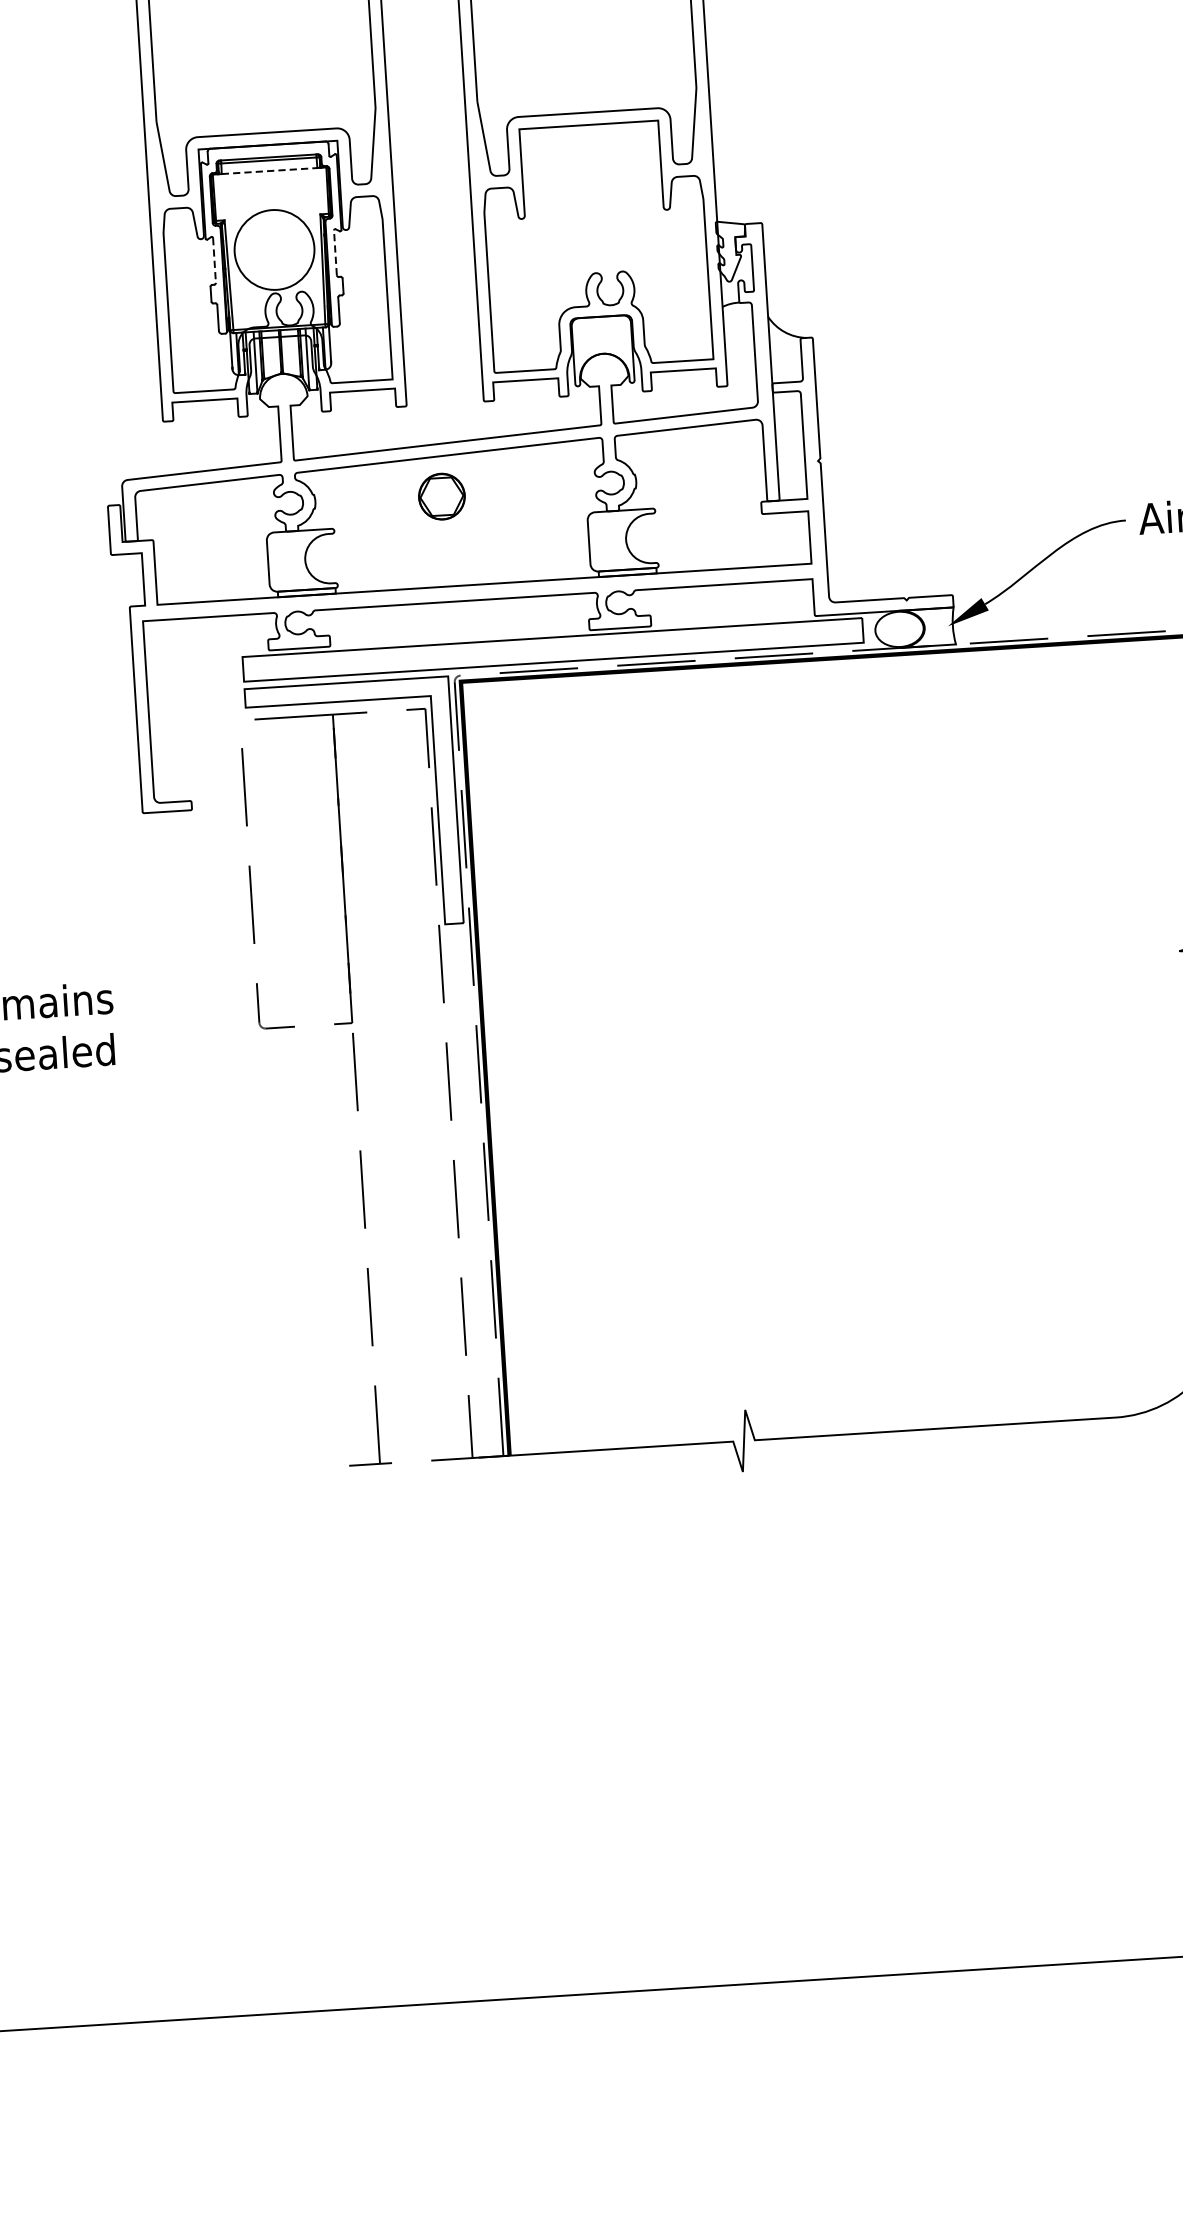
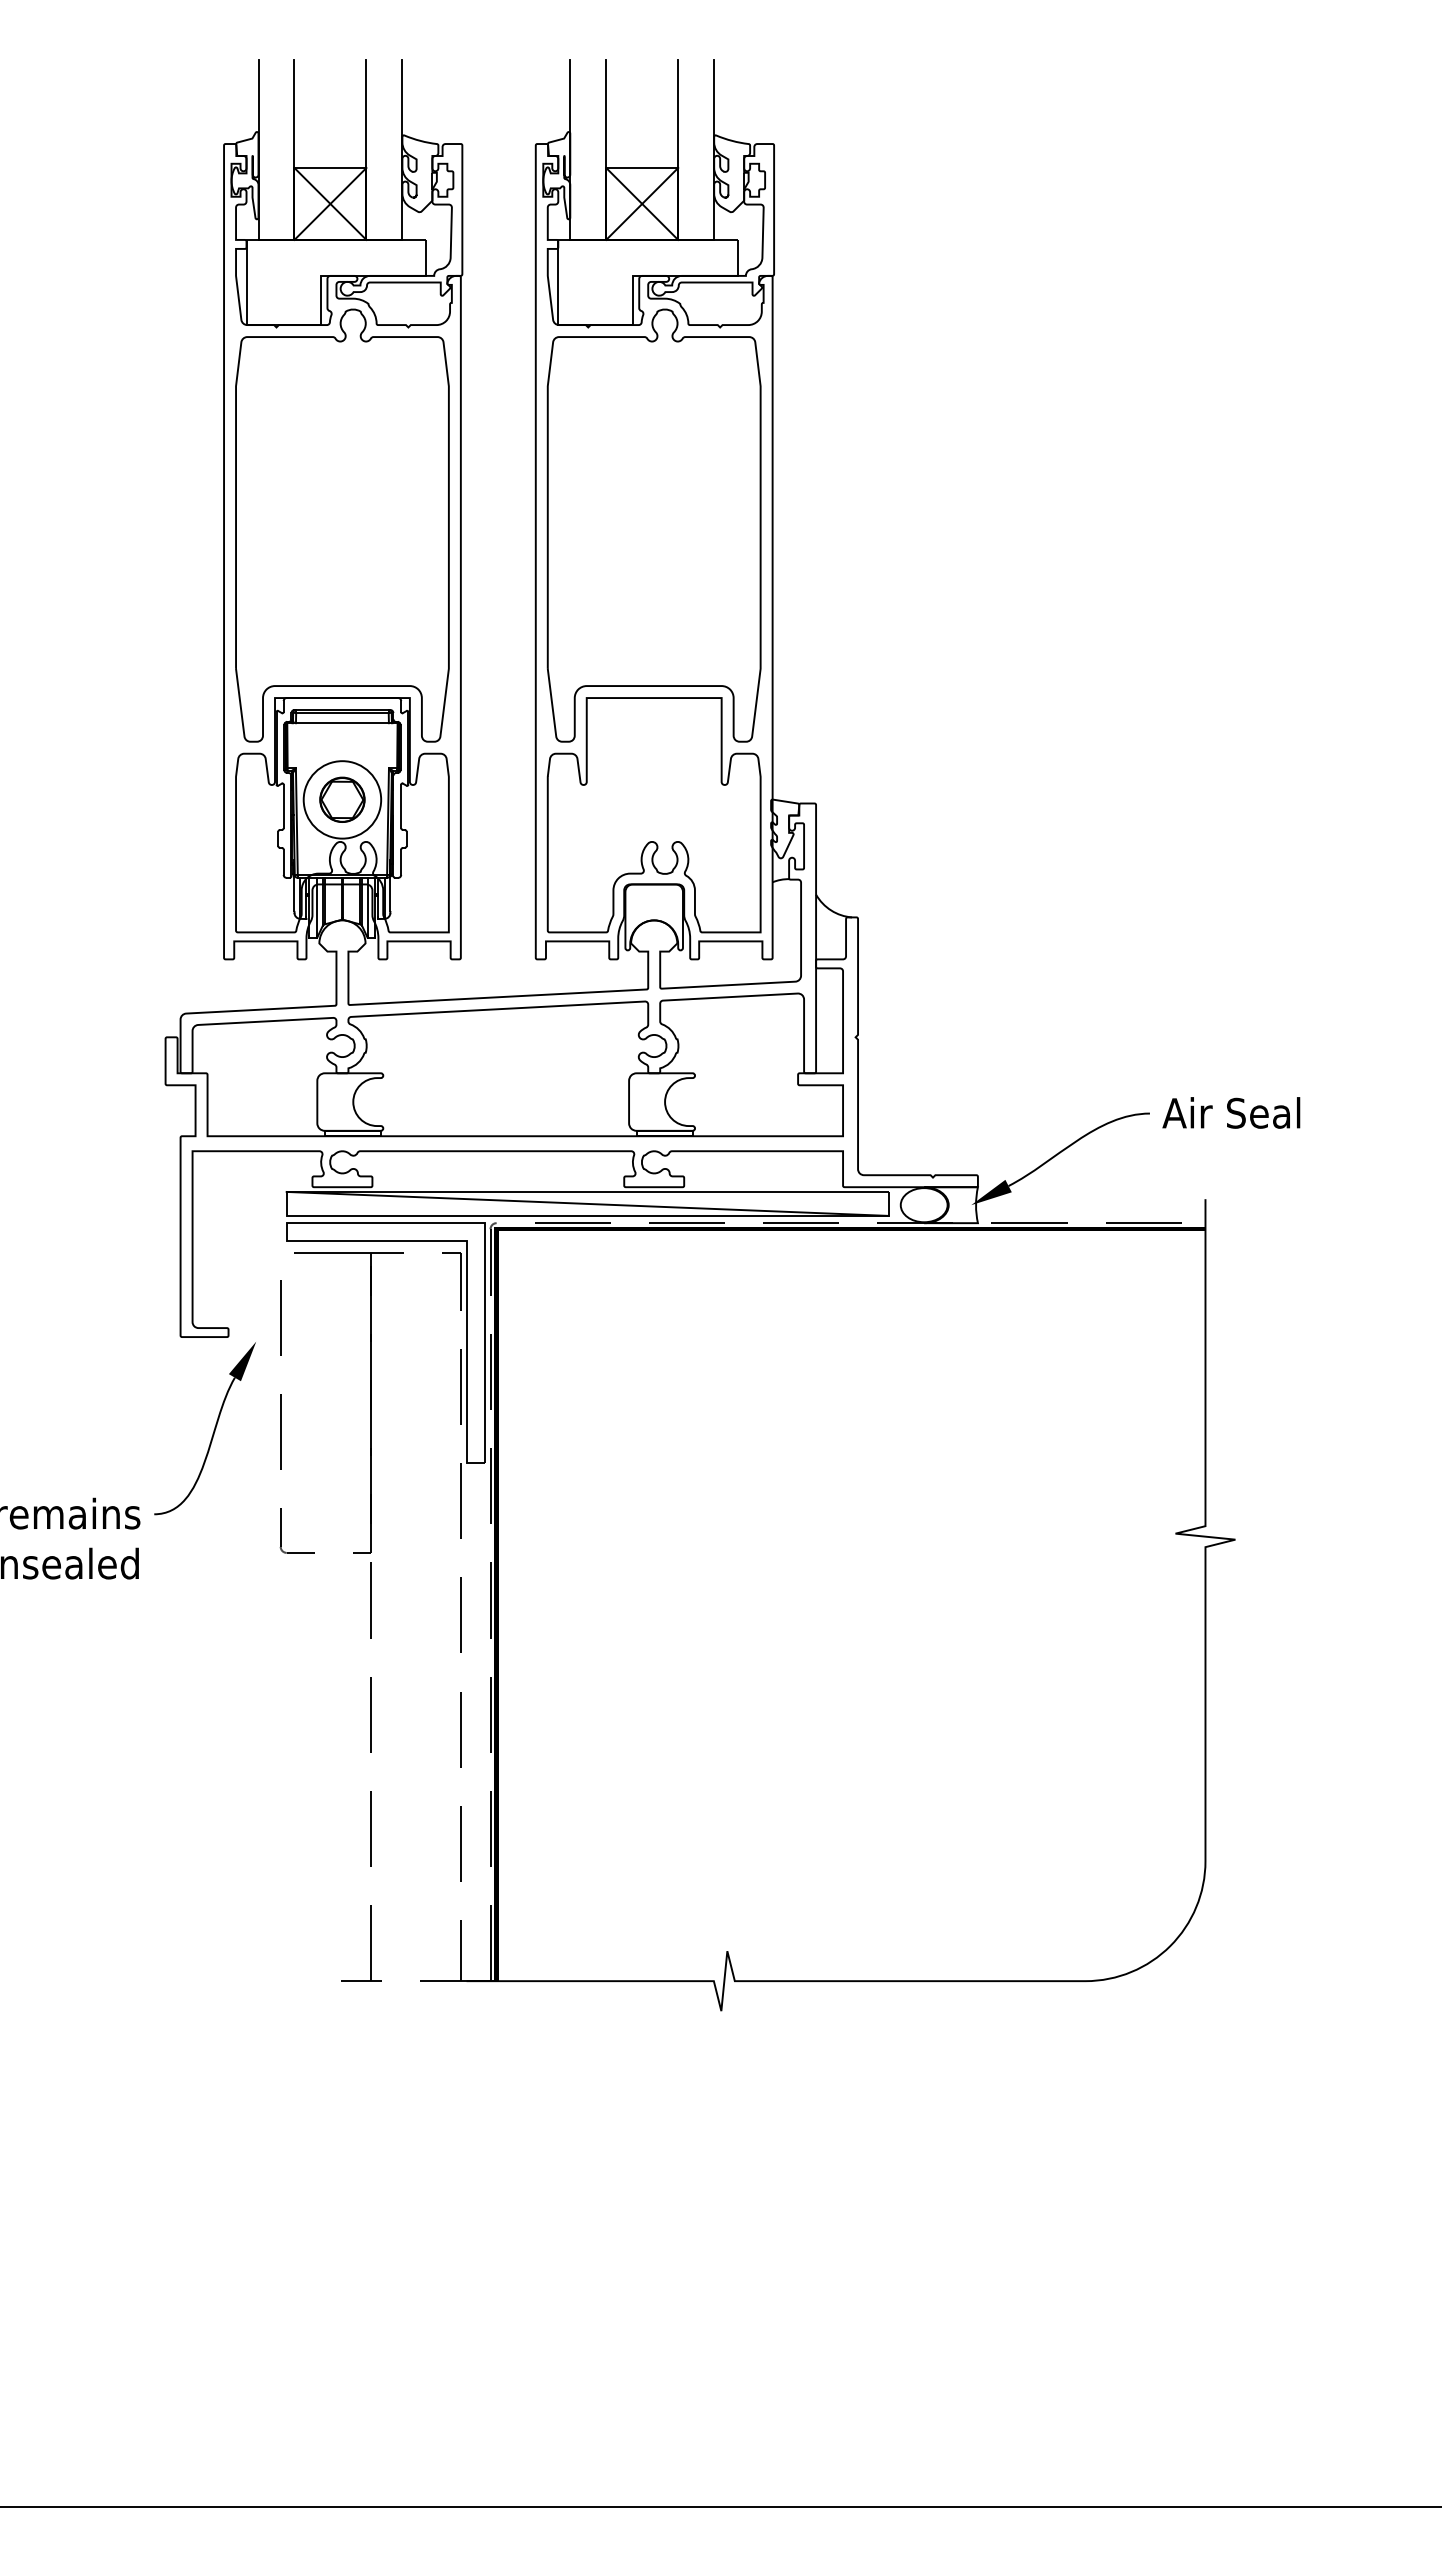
line: (269, 171) -> (342, 723), dashed -> solid
line: (335, 252) -> (401, 806), dashed -> solid
line: (214, 260) -> (283, 806), dashed -> solid
part: (441, 496) -> (342, 799), moved
line: (552, 649) -> (587, 1203), added
part: (182, 907) -> (213, 1430), added

